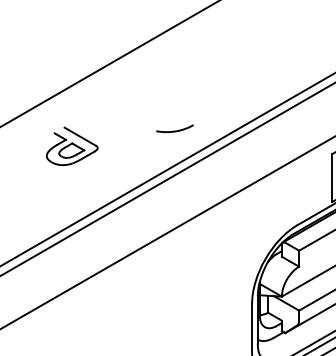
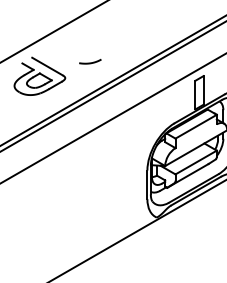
curve: (175, 130) -> (90, 62), moved
part: (71, 145) -> (39, 75), size x1.67

